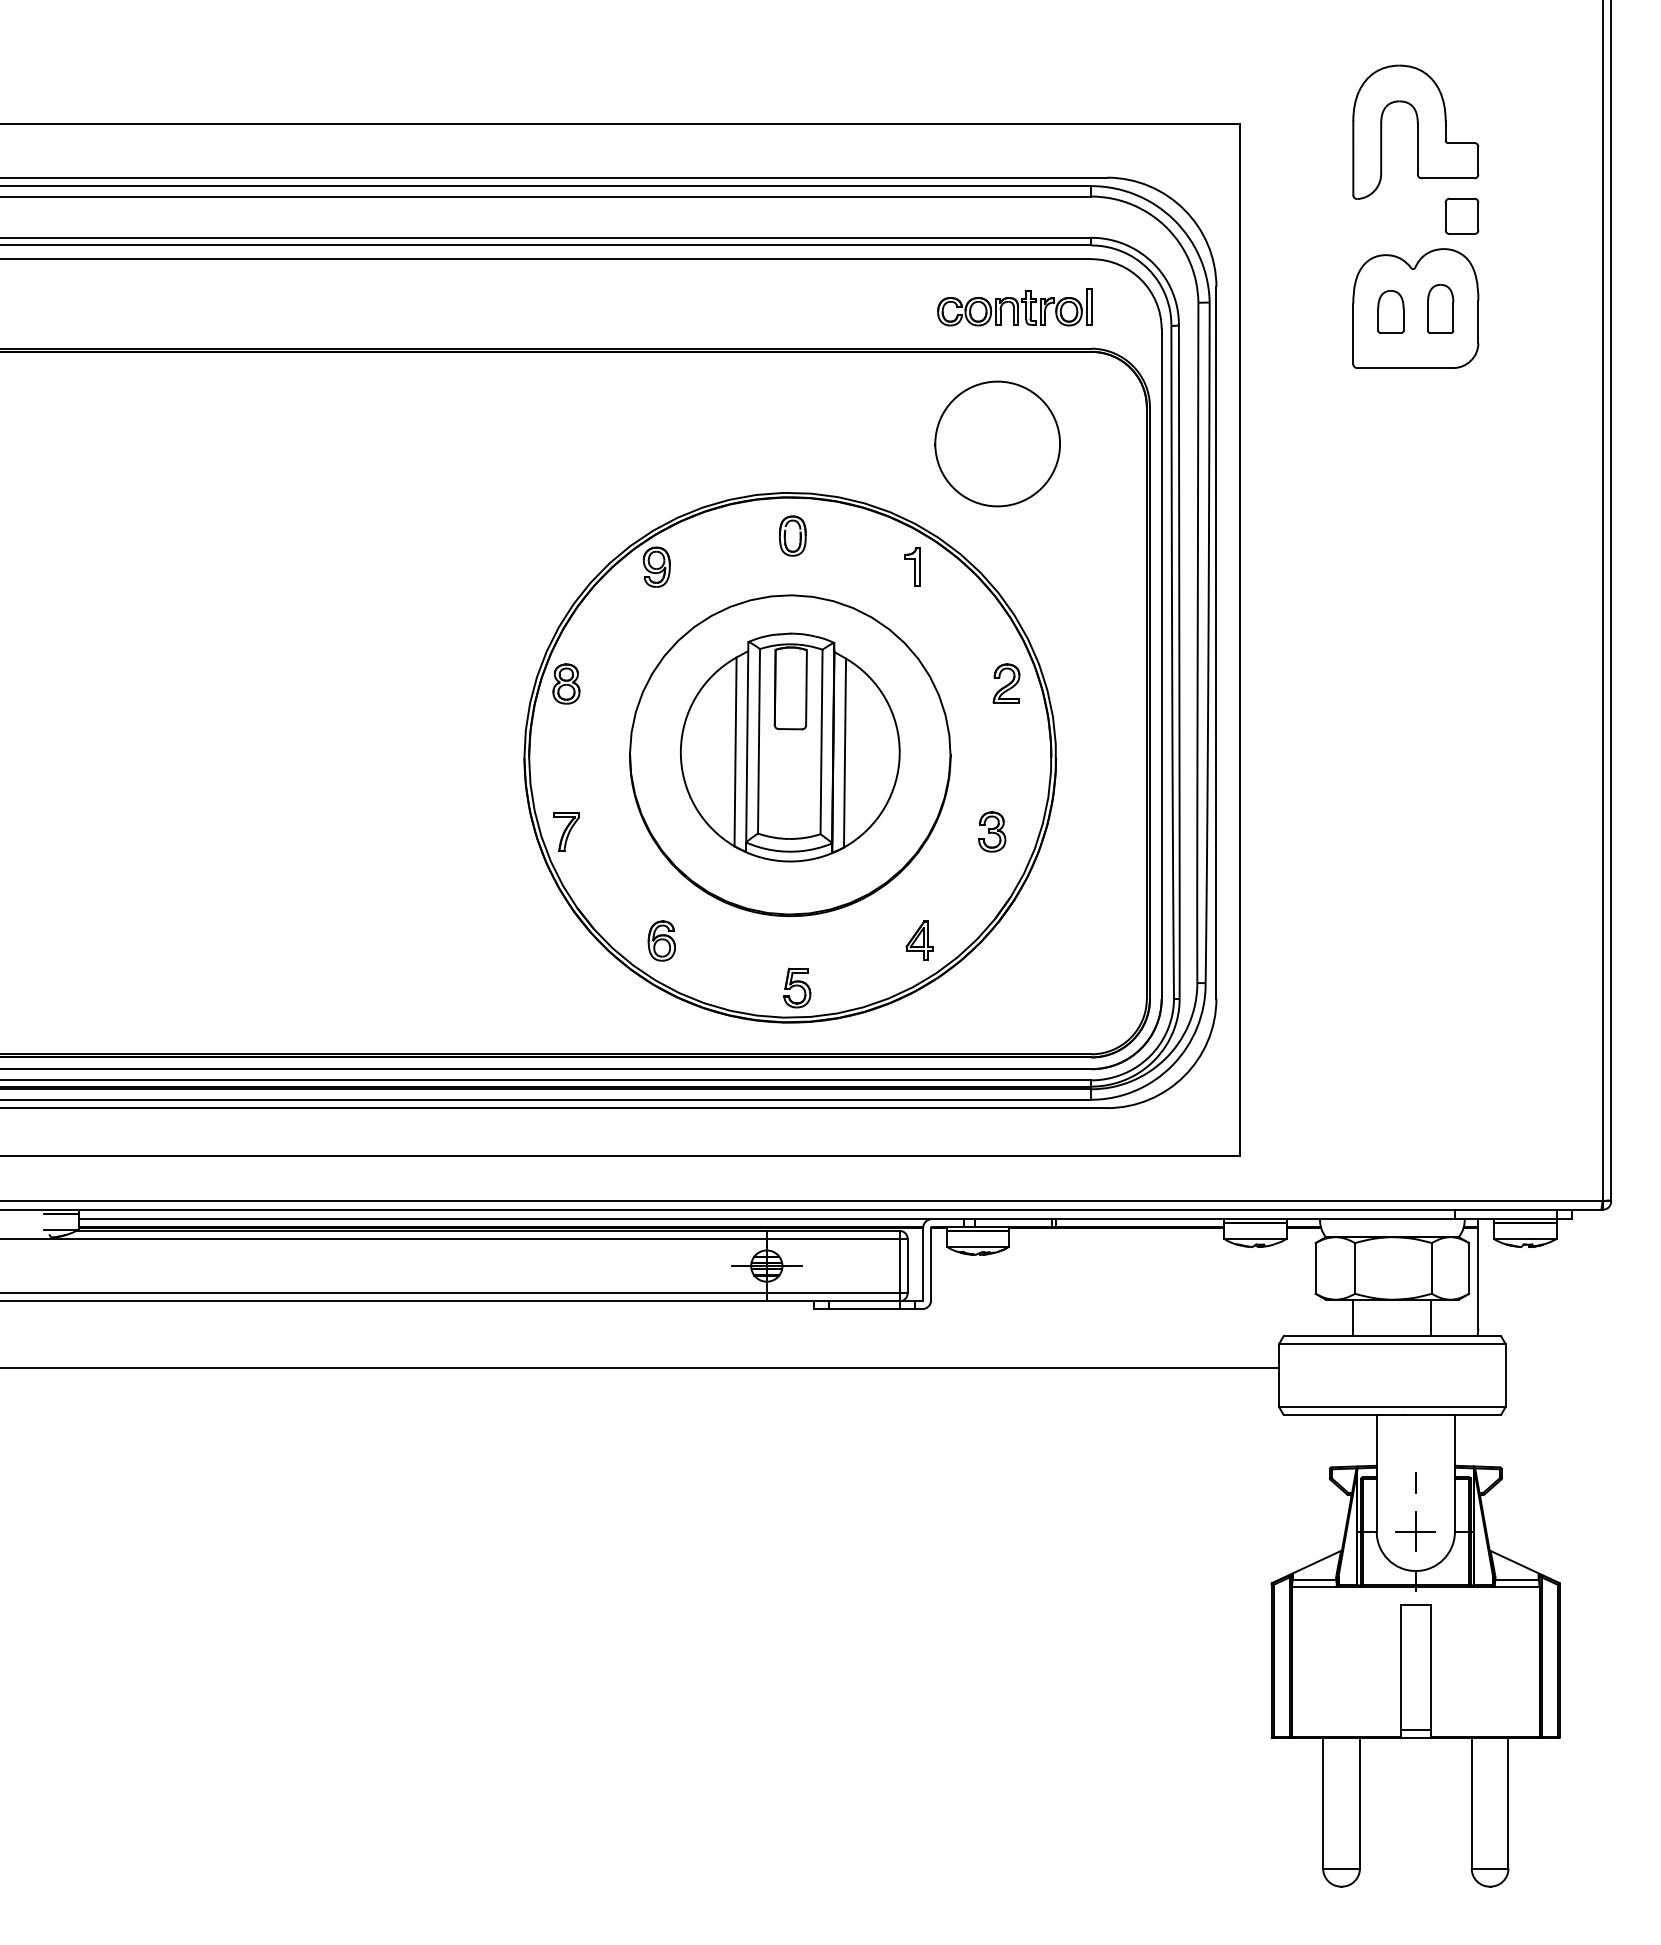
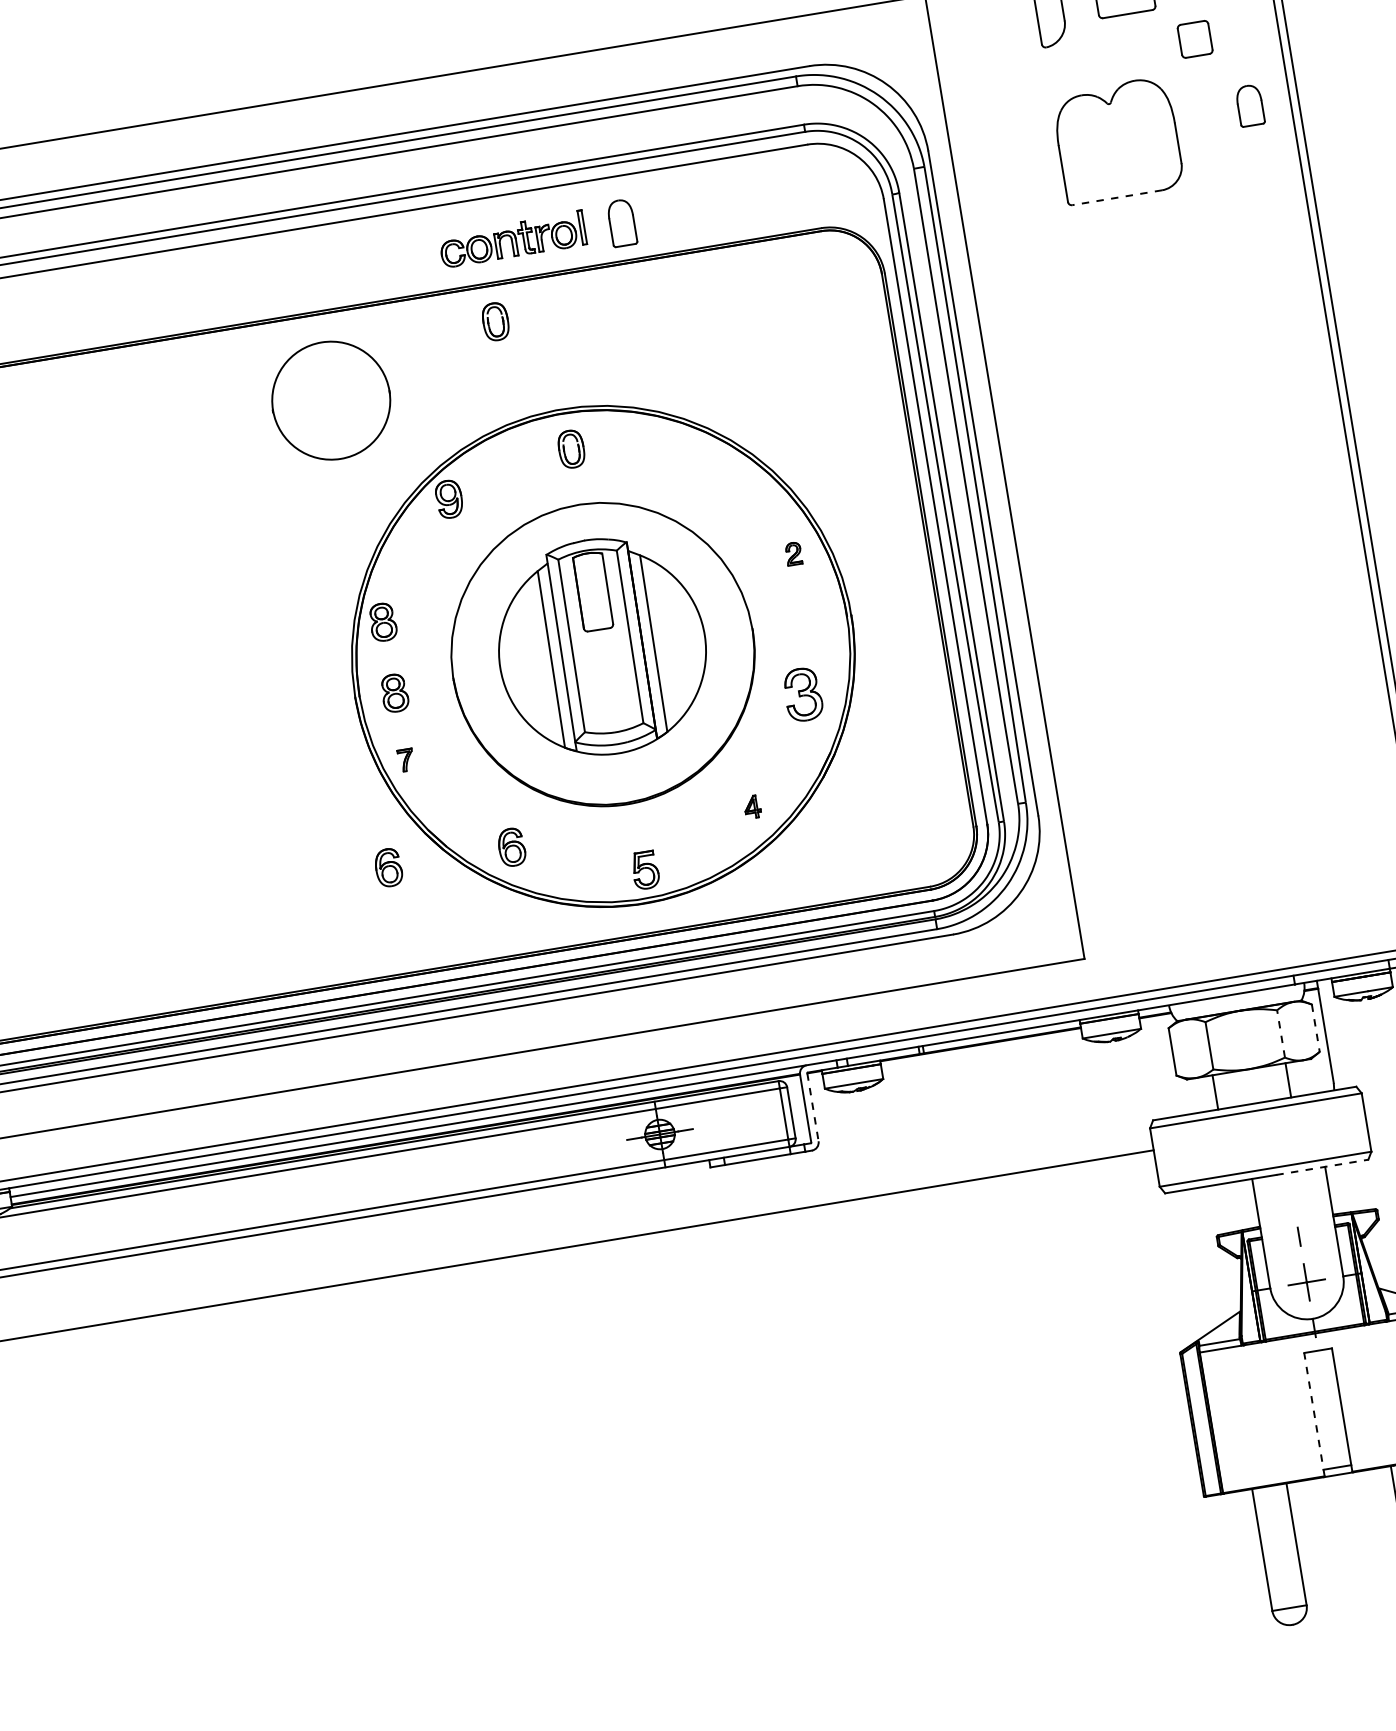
part: (1461, 215) -> (1194, 38), moved
part: (1014, 307) -> (512, 239), moved
part: (1440, 308) -> (621, 222), moved
part: (1390, 311) -> (1249, 105), moved
line: (1404, 368) -> (1116, 198), solid -> dashed
part: (735, 389) -> (495, 321), added
part: (997, 443) -> (331, 400), moved
part: (912, 566) -> (687, 459), removed
part: (1006, 683) -> (793, 553), size x0.6
part: (566, 759) -> (394, 692), added
part: (566, 831) -> (405, 759), size x0.6
part: (992, 831) -> (803, 694), size x1.4
part: (529, 940) -> (388, 867), added
part: (919, 940) -> (752, 807), size x0.6
line: (931, 1264) -> (813, 1107), solid -> dashed
line: (1431, 1267) -> (1280, 1033), solid -> dashed
line: (1469, 1268) -> (1316, 1028), solid -> dashed
line: (1452, 1414) -> (1322, 1167), solid -> dashed
line: (1400, 1670) -> (1313, 1414), solid -> dashed

